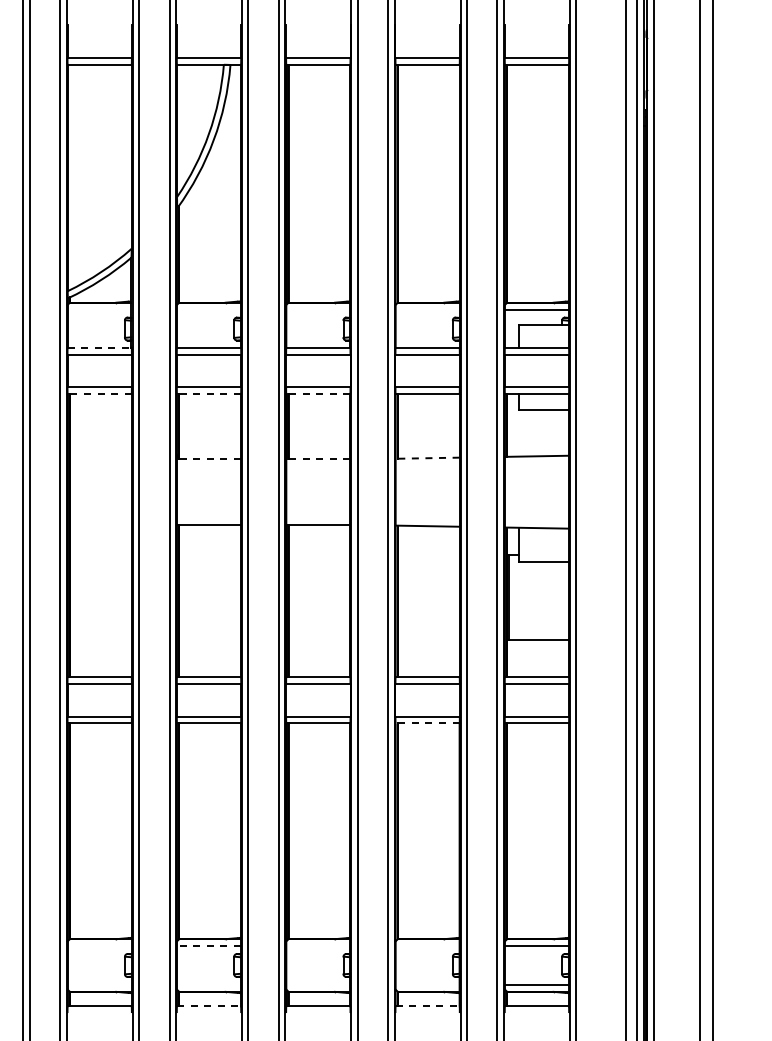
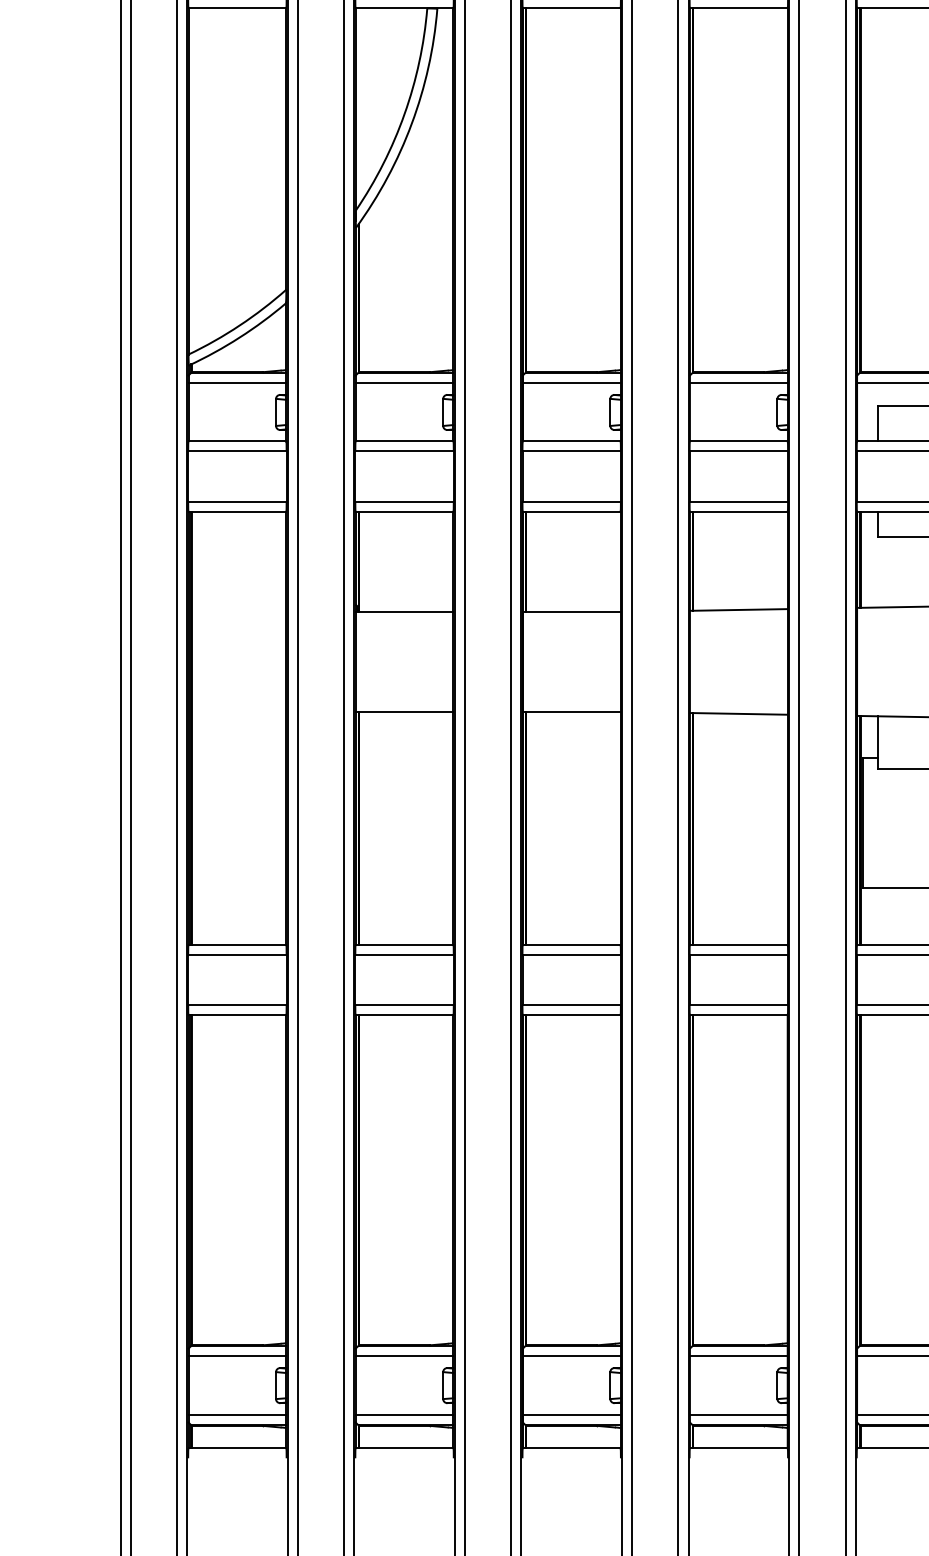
line: (99, 309) -> (237, 382), added
line: (208, 309) -> (403, 382), added
line: (318, 309) -> (571, 382), added
line: (427, 309) -> (738, 382), added
line: (99, 347) -> (237, 440), dashed -> solid
line: (99, 394) -> (237, 512), dashed -> solid
line: (209, 394) -> (405, 512), dashed -> solid
line: (318, 394) -> (571, 512), dashed -> solid
line: (427, 458) -> (738, 610), dashed -> solid
line: (209, 459) -> (405, 611), dashed -> solid
line: (318, 459) -> (571, 611), dashed -> solid
line: (427, 723) -> (738, 1015), dashed -> solid
line: (99, 946) -> (237, 1356), added
line: (209, 946) -> (405, 1356), dashed -> solid
line: (318, 946) -> (571, 1356), added
line: (427, 946) -> (738, 1356), added
line: (99, 984) -> (237, 1414), added
line: (208, 984) -> (403, 1414), added
line: (318, 984) -> (571, 1414), added
line: (427, 984) -> (738, 1414), added
line: (209, 1006) -> (405, 1448), dashed -> solid
line: (427, 1006) -> (738, 1448), dashed -> solid

